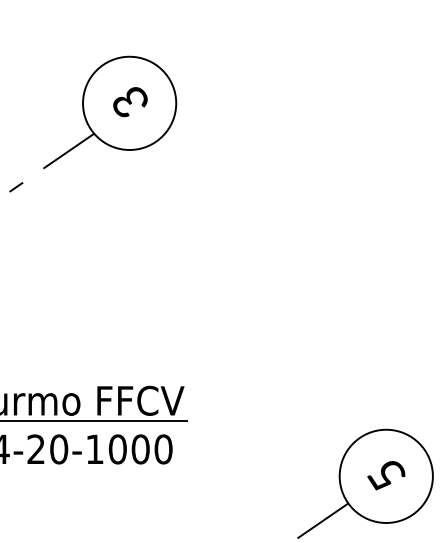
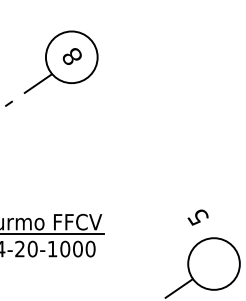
text: (129, 101) -> (71, 56), 3 -> 8
text: (385, 475) -> (197, 217), moved

